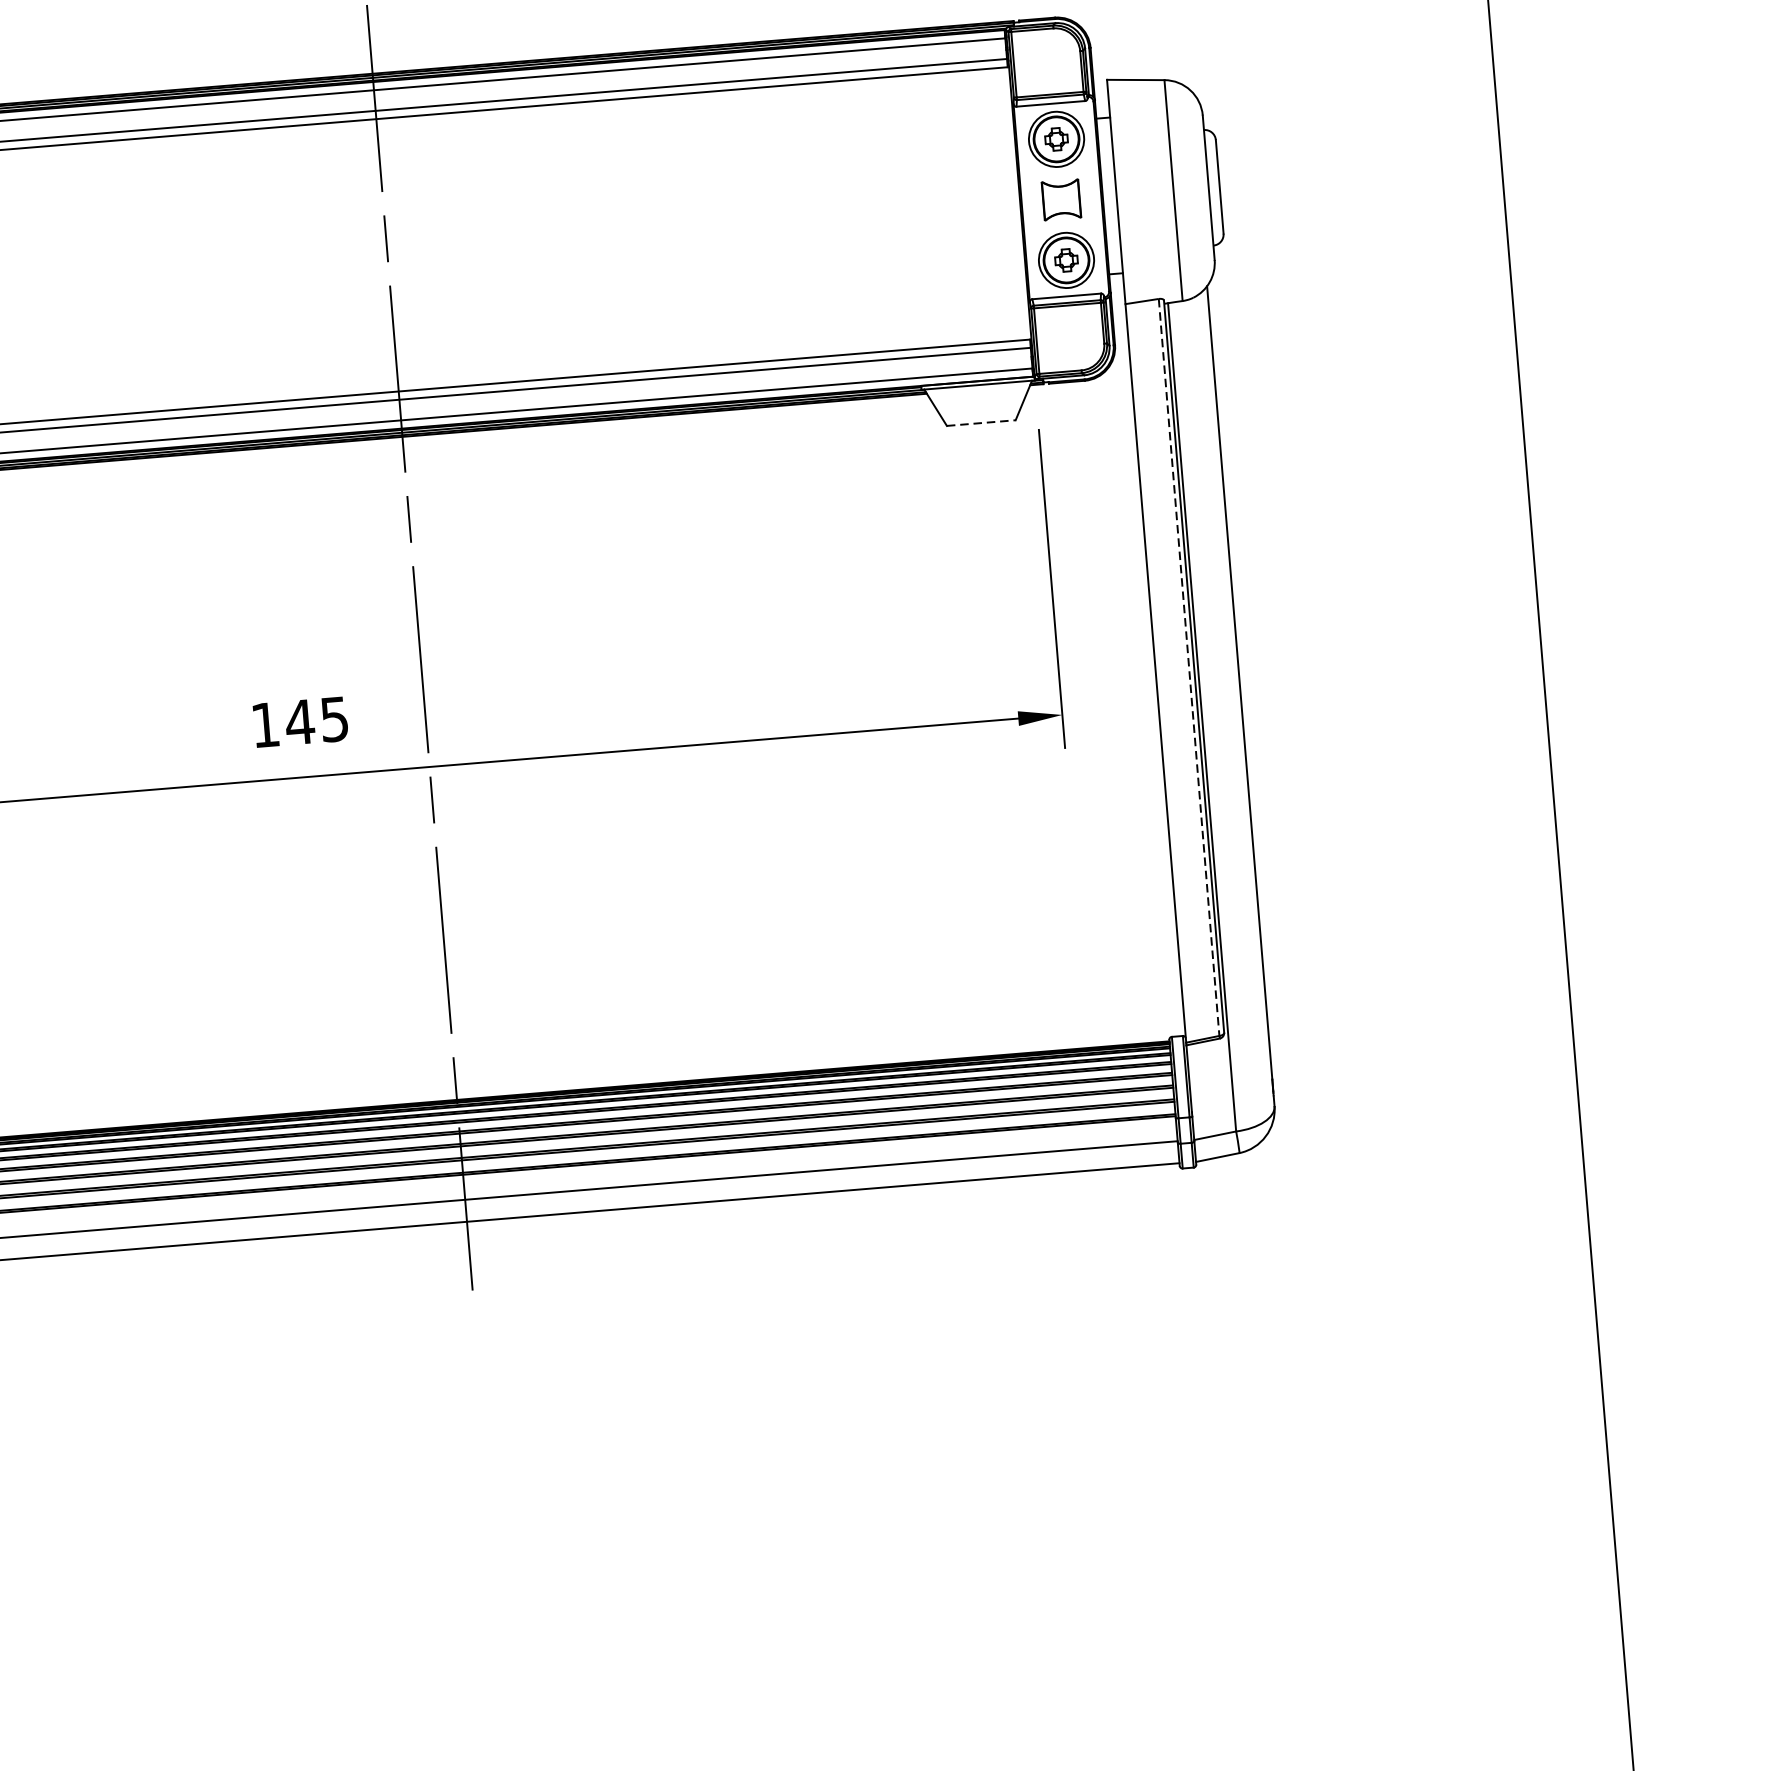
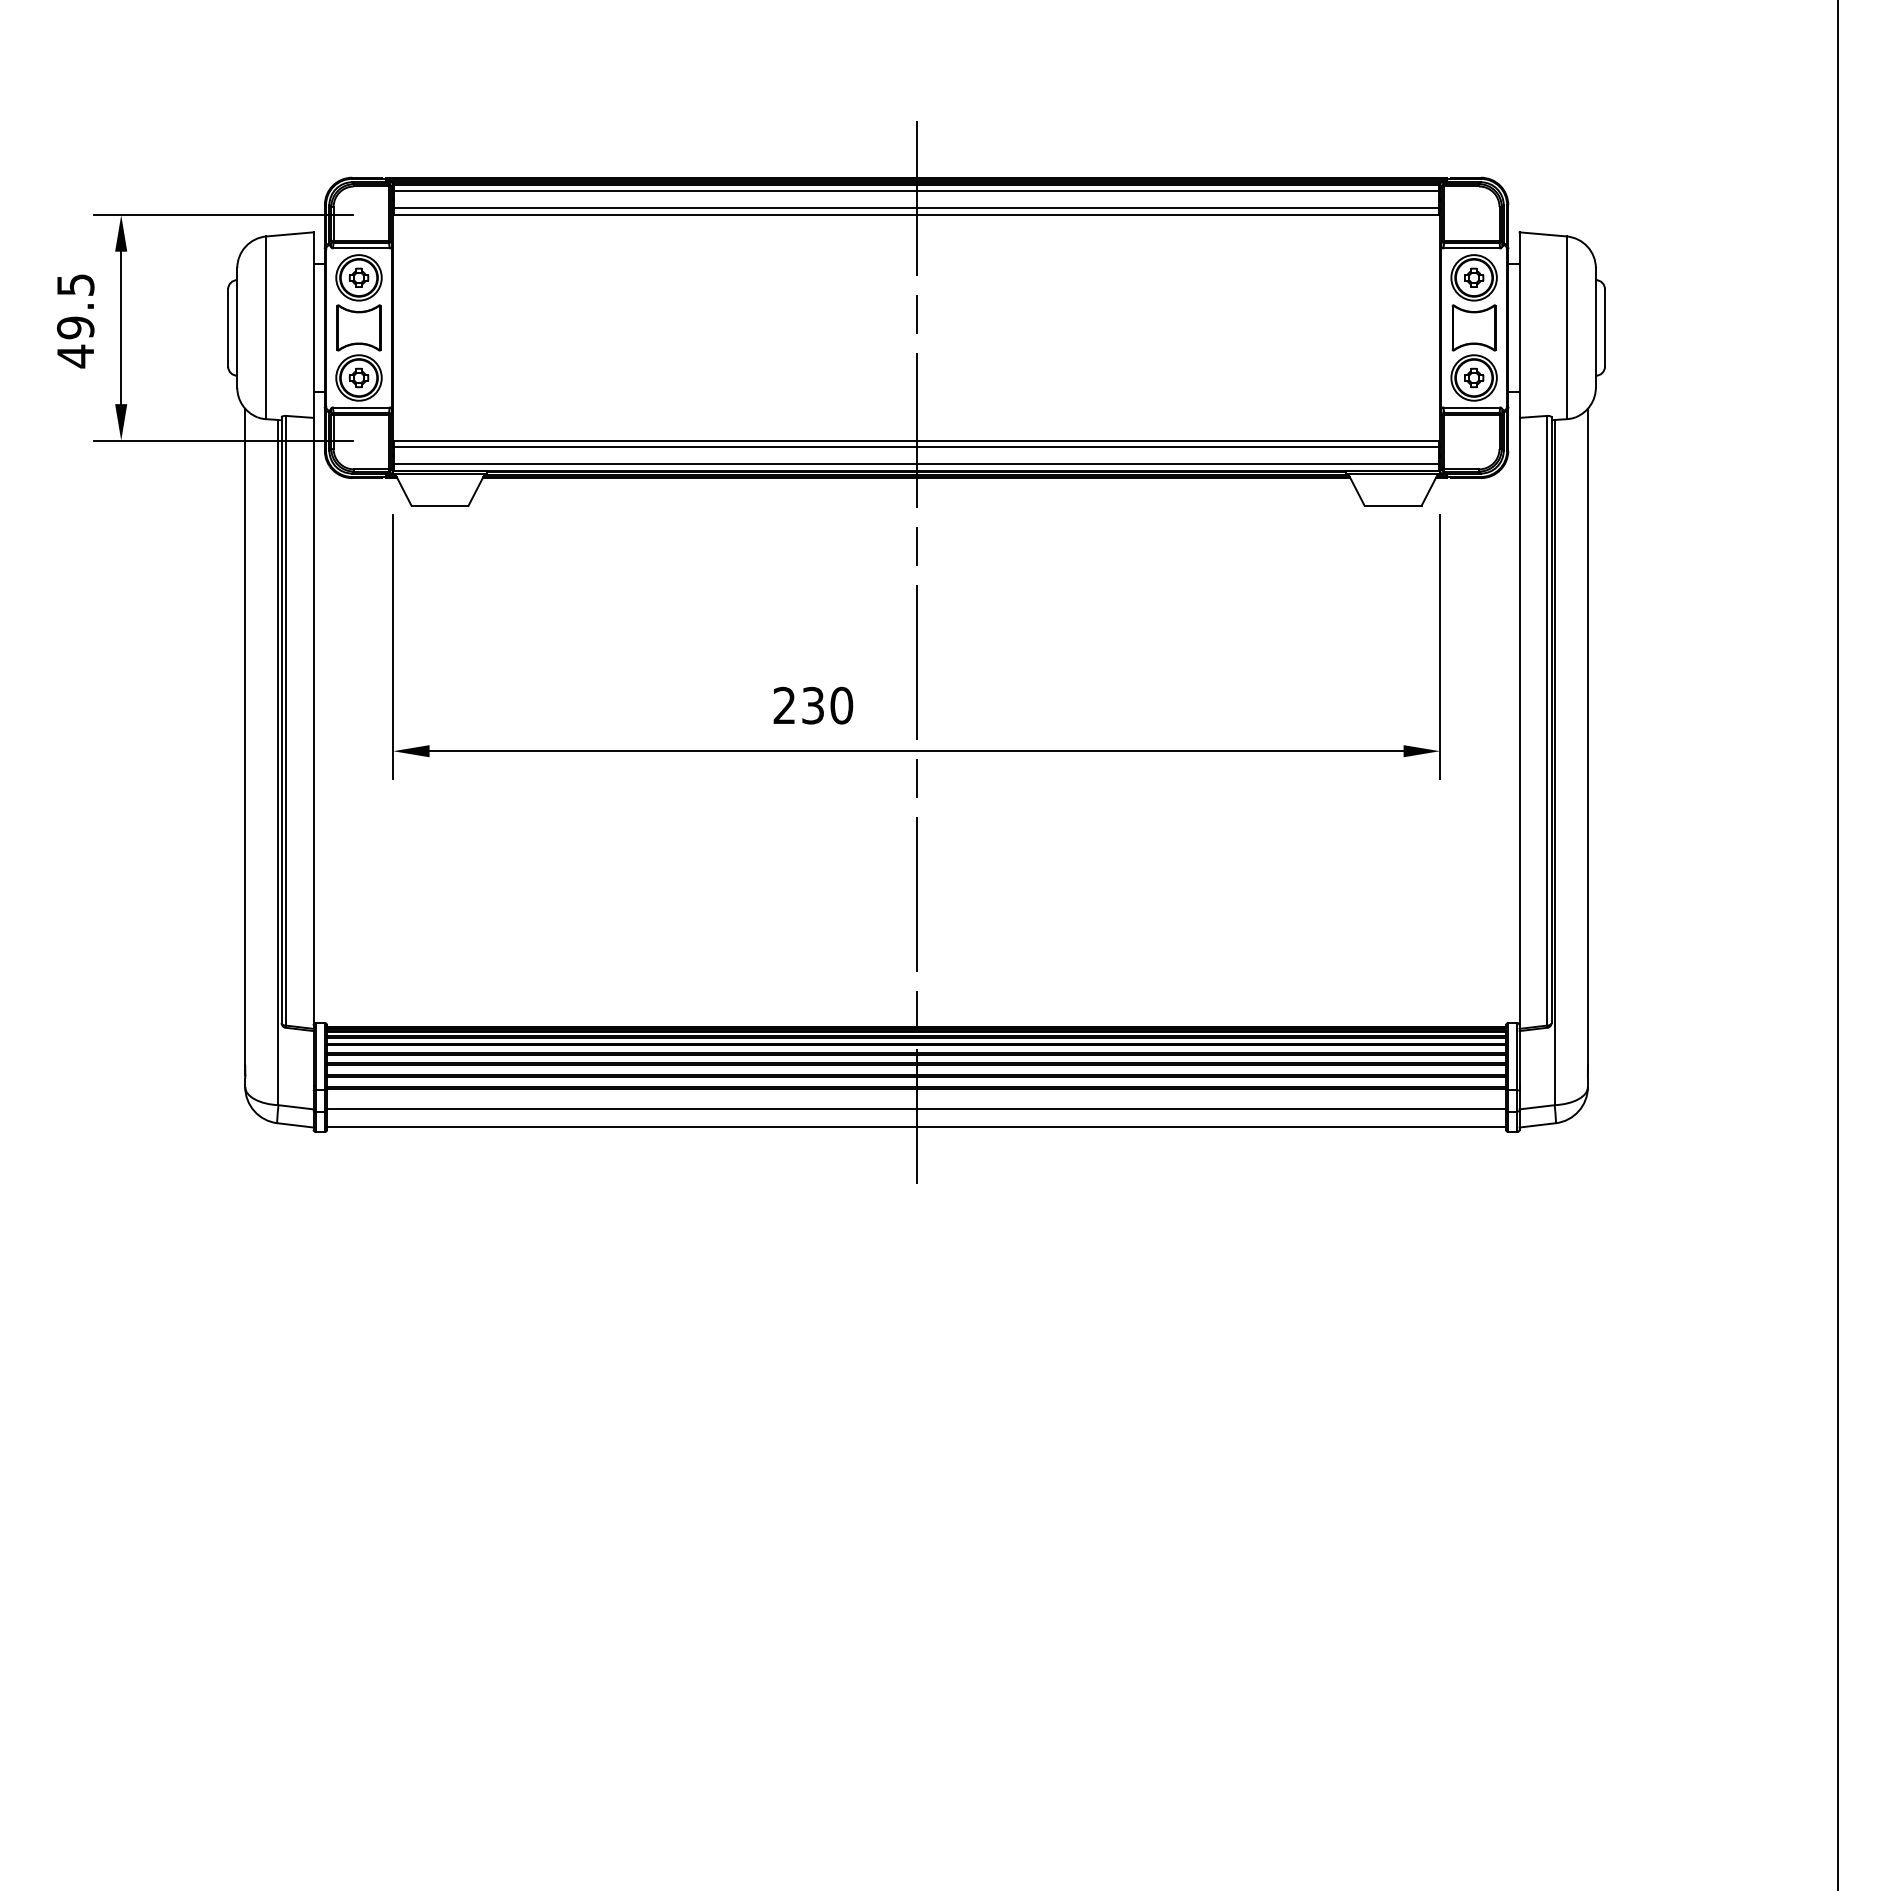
part: (1060, 199) -> (1473, 327), size x1.43
line: (981, 422) -> (1393, 505), dashed -> solid
line: (1189, 667) -> (1547, 720), dashed -> solid
text: (300, 721) -> (813, 705), 145 -> 230

